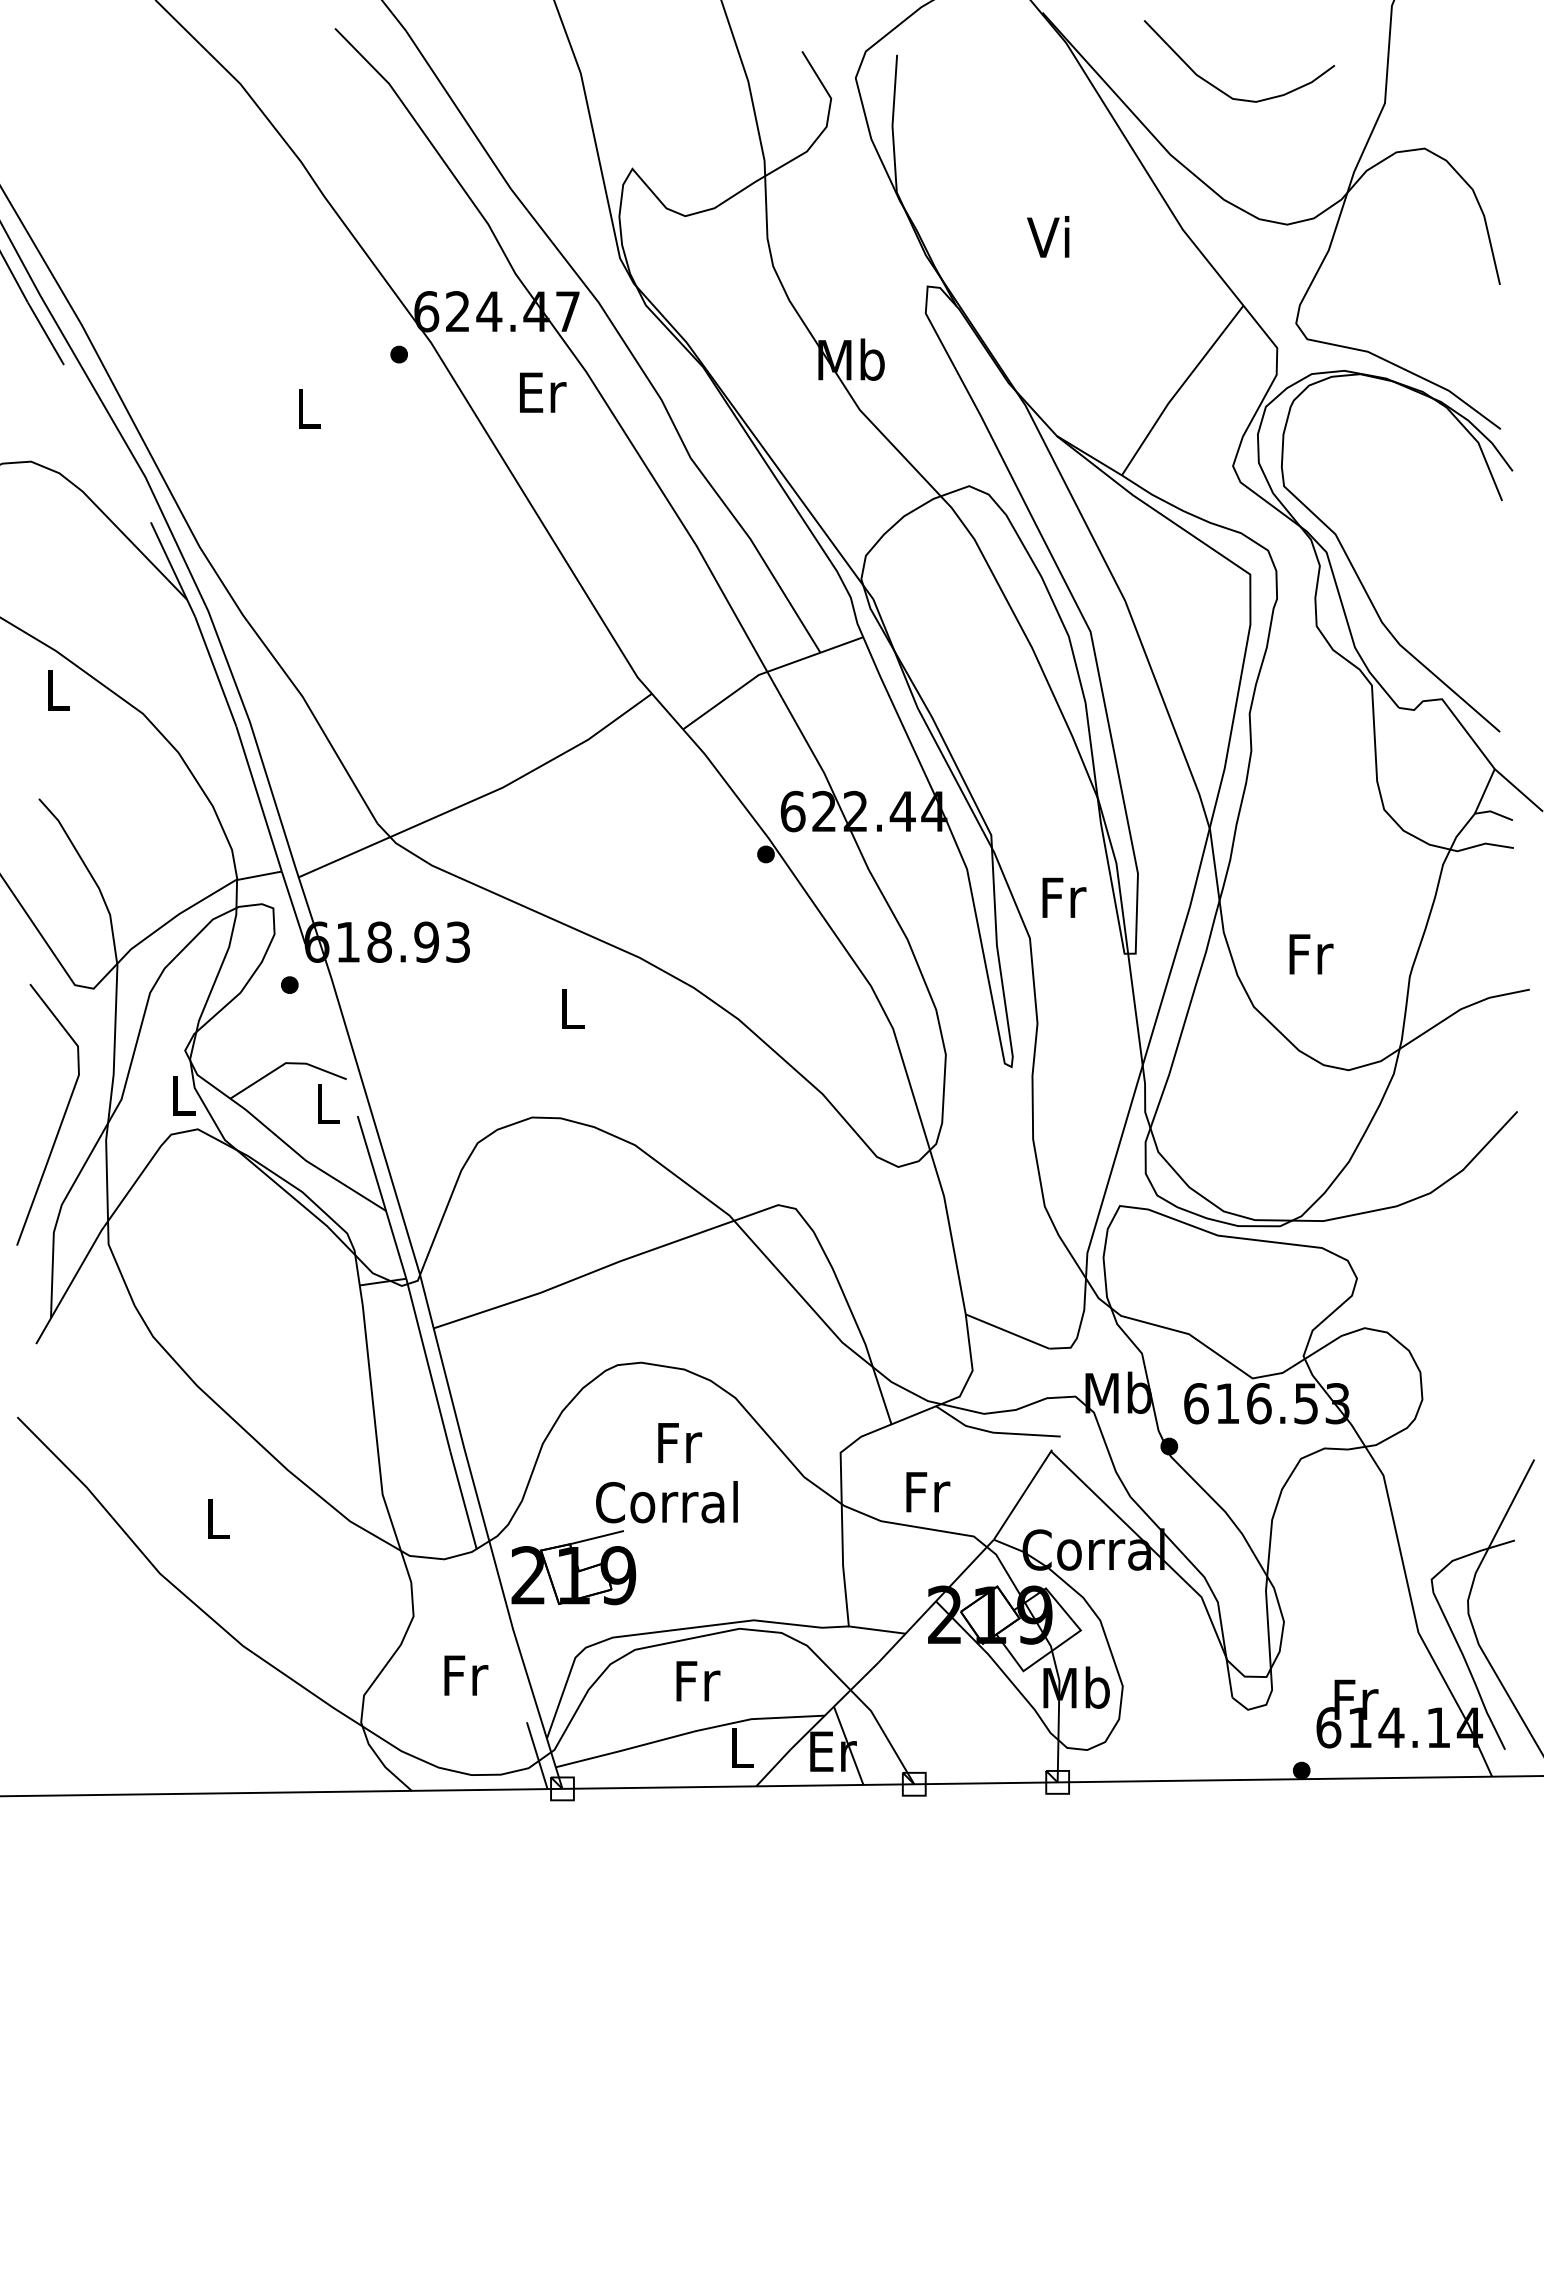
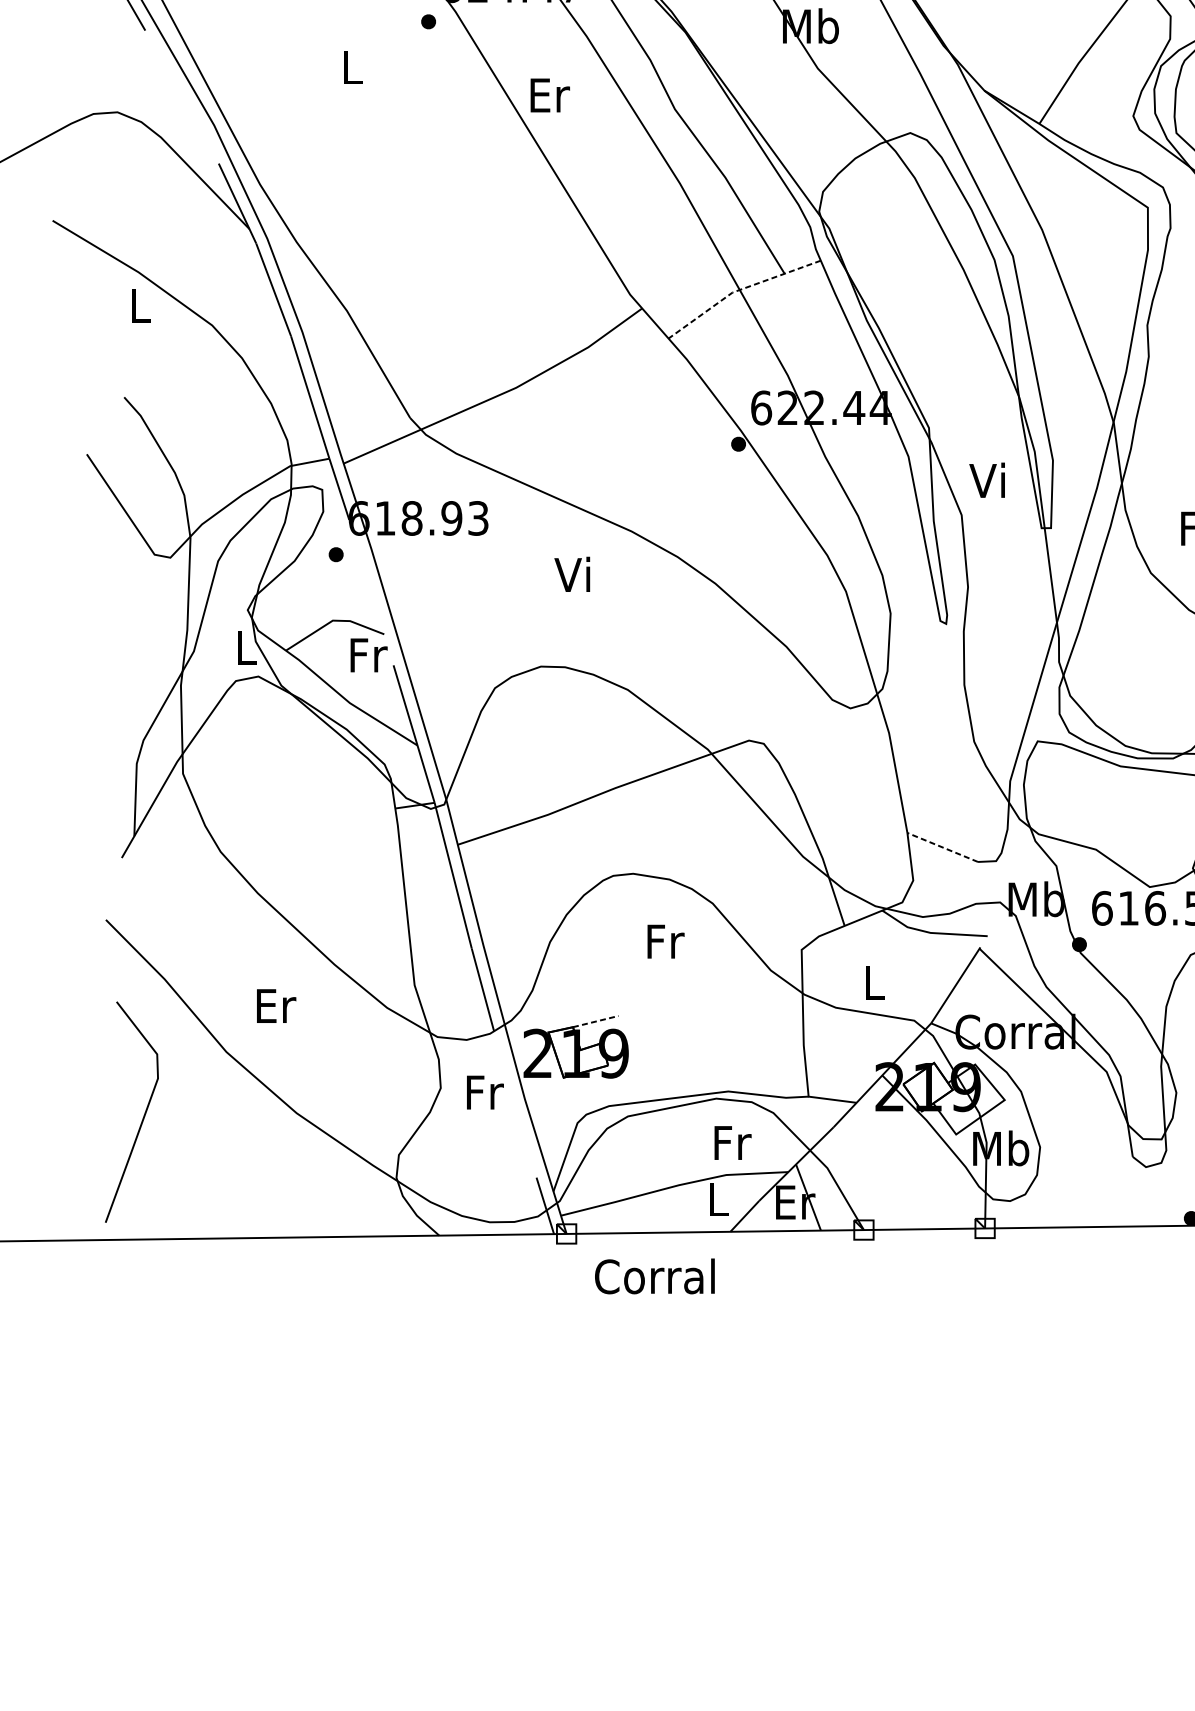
text: (543, 392) -> (550, 95), moved
line: (766, 672) -> (739, 290), solid -> dashed
text: (1062, 896) -> (989, 479), Fr -> Vi
text: (569, 1008) -> (572, 574), L -> Vi
text: (328, 1104) -> (368, 655), L -> Fr
line: (61, 1120) -> (143, 1117), moved
line: (1007, 1331) -> (942, 847), solid -> dashed
text: (928, 1492) -> (875, 983), Fr -> L
text: (666, 1502) -> (654, 1276), moved
text: (219, 1519) -> (276, 1006), L -> Er
line: (596, 1537) -> (595, 1021), solid -> dashed
text: (466, 1675) -> (485, 1092), moved
text: (698, 1681) -> (733, 1143), moved

